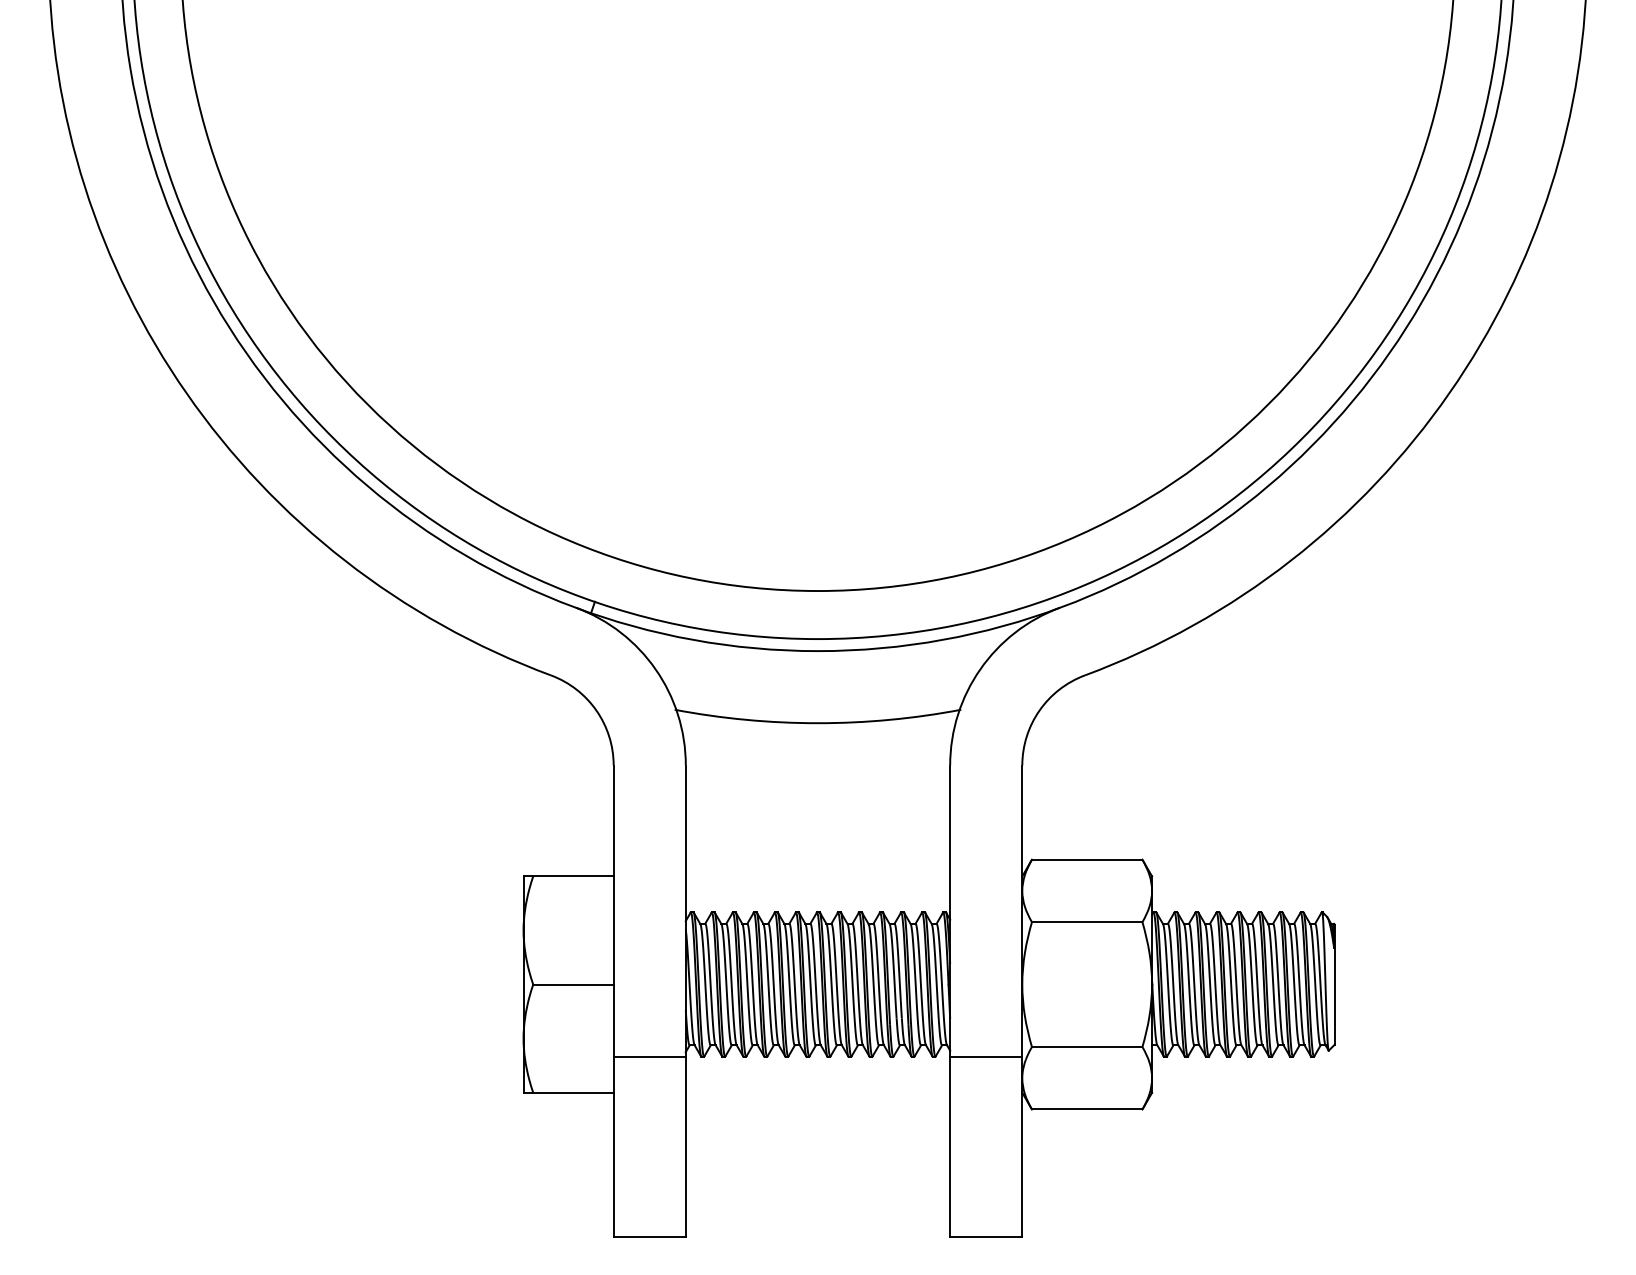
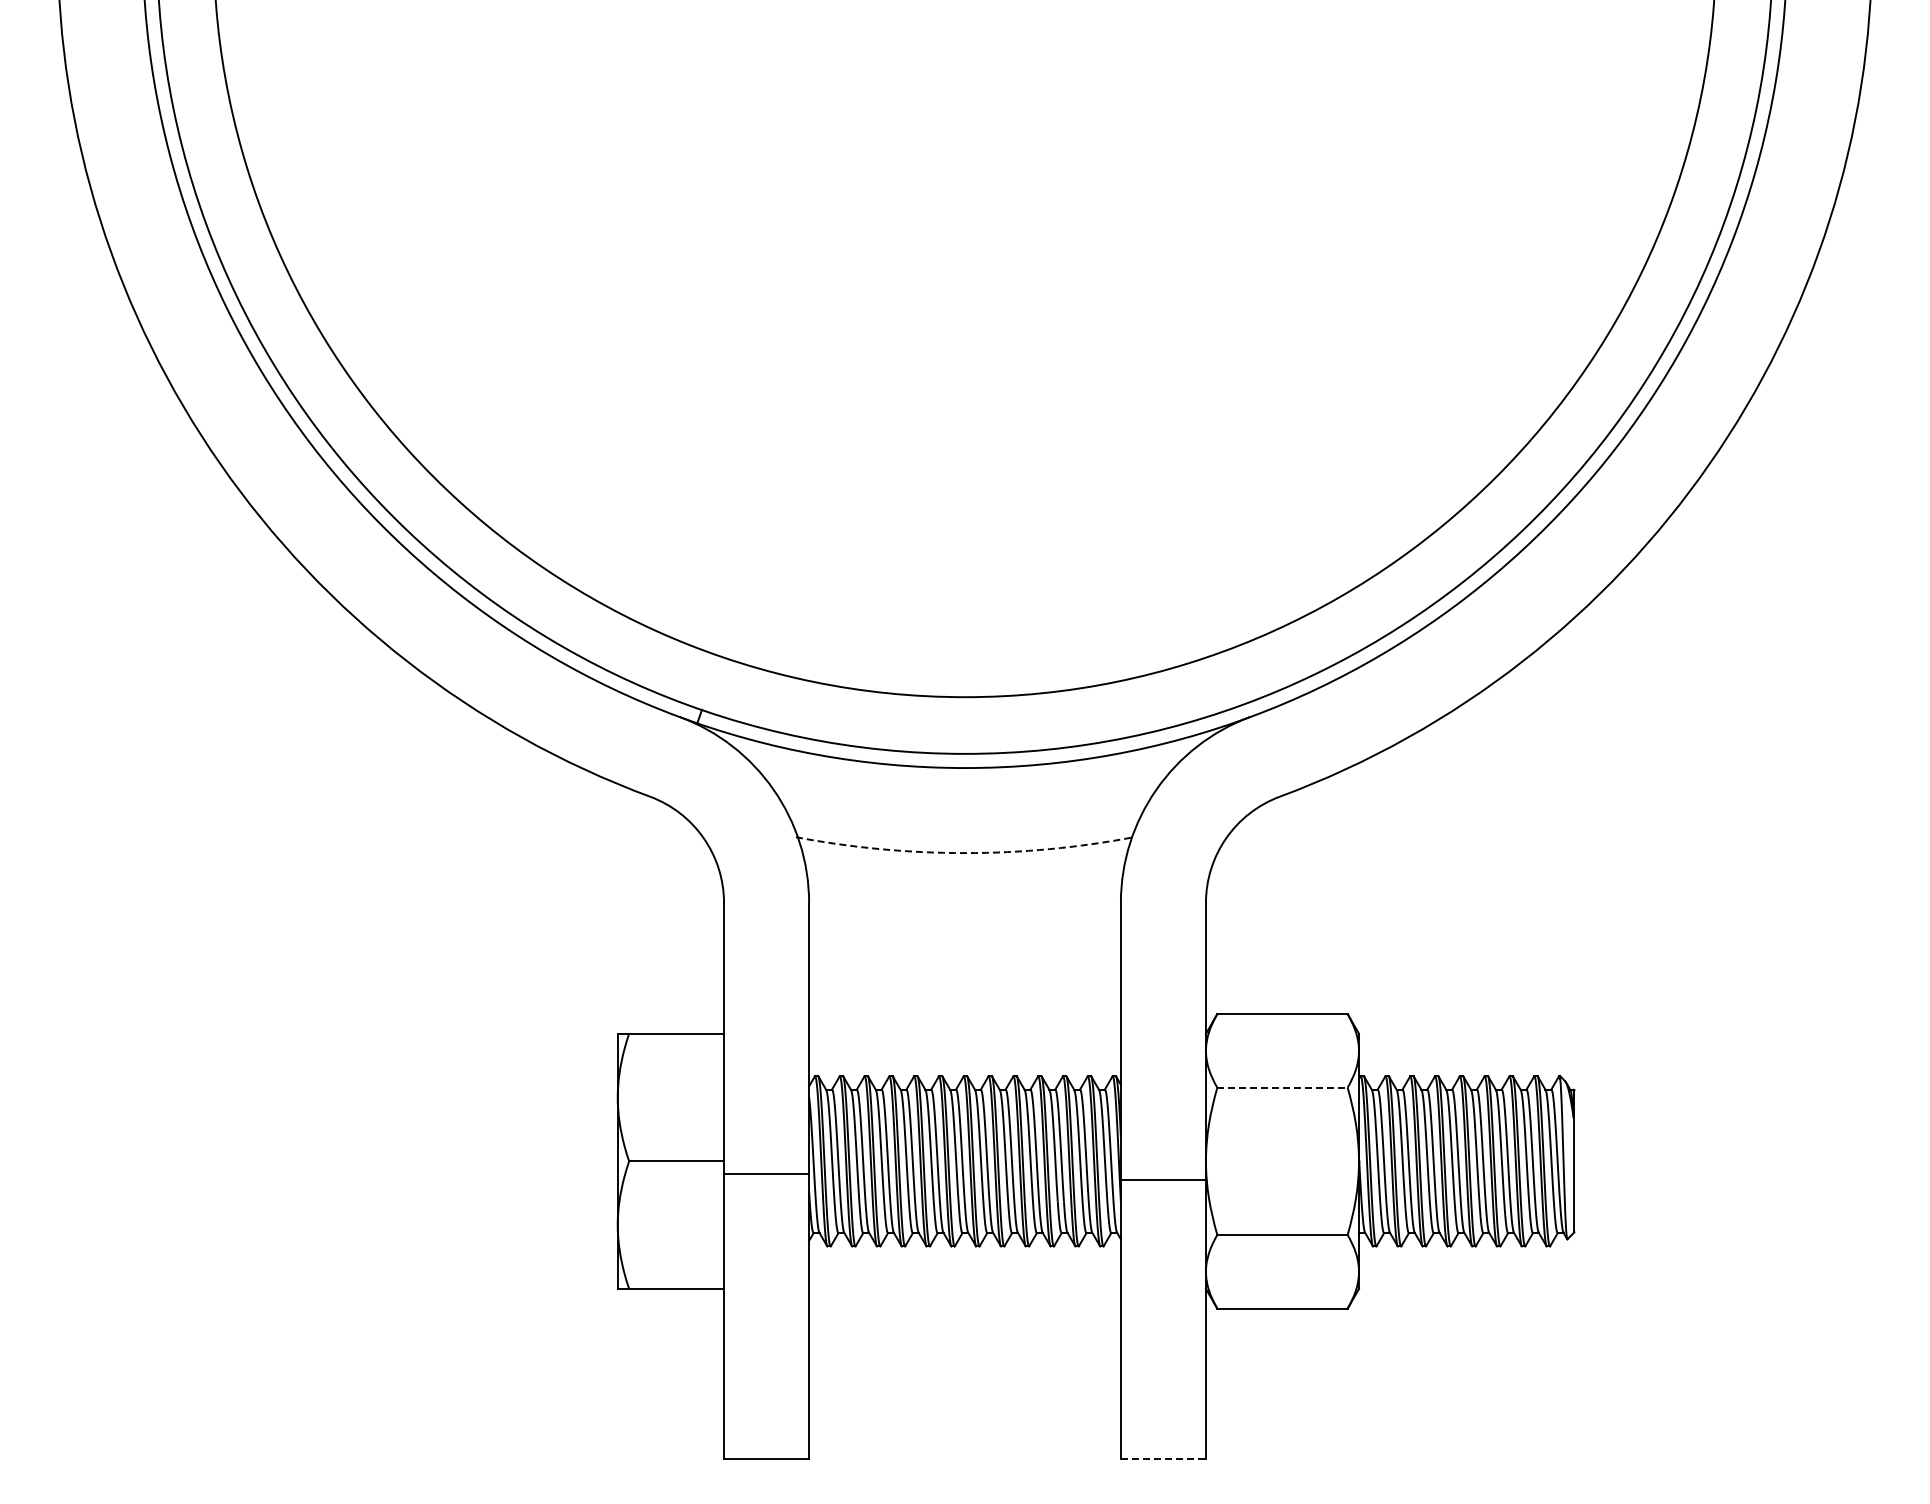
arc: (817, 723) -> (964, 853), solid -> dashed
line: (1087, 921) -> (1282, 1087), solid -> dashed
line: (649, 1056) -> (766, 1174), moved
line: (985, 1056) -> (1162, 1180), moved
line: (986, 1237) -> (1163, 1459), solid -> dashed

